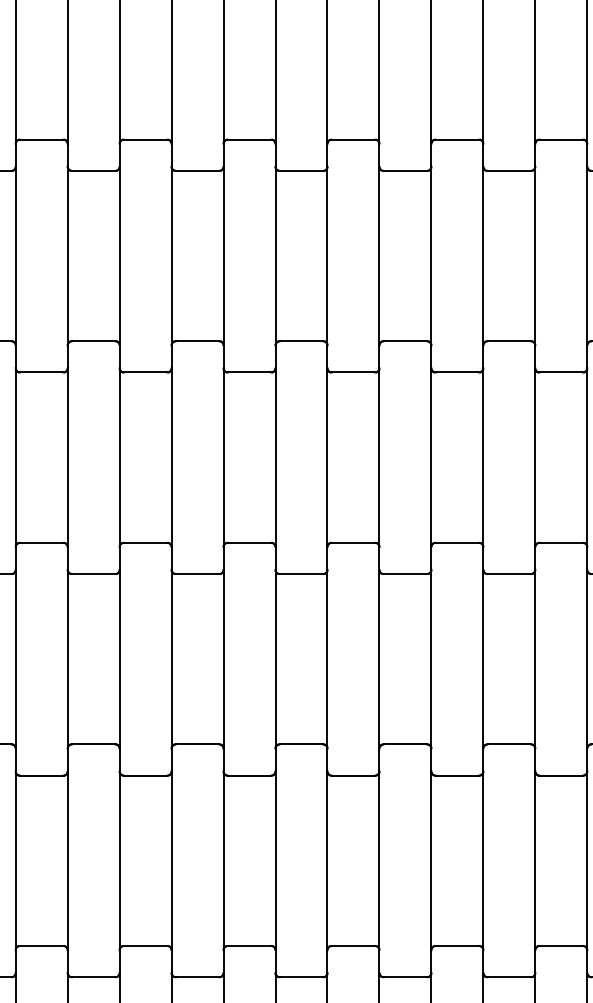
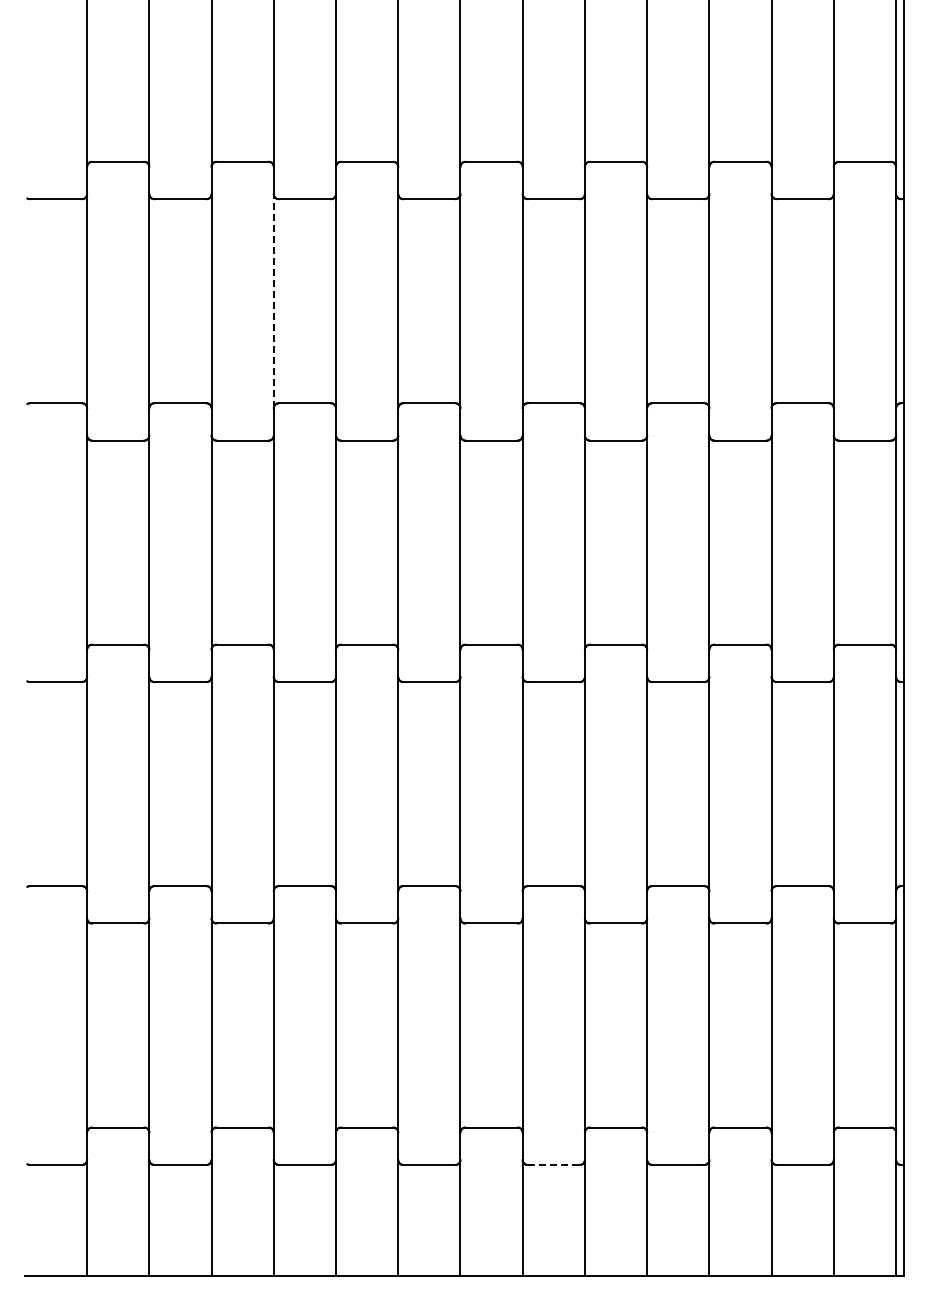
line: (171, 255) -> (273, 300), solid -> dashed
line: (405, 976) -> (554, 1164), solid -> dashed

